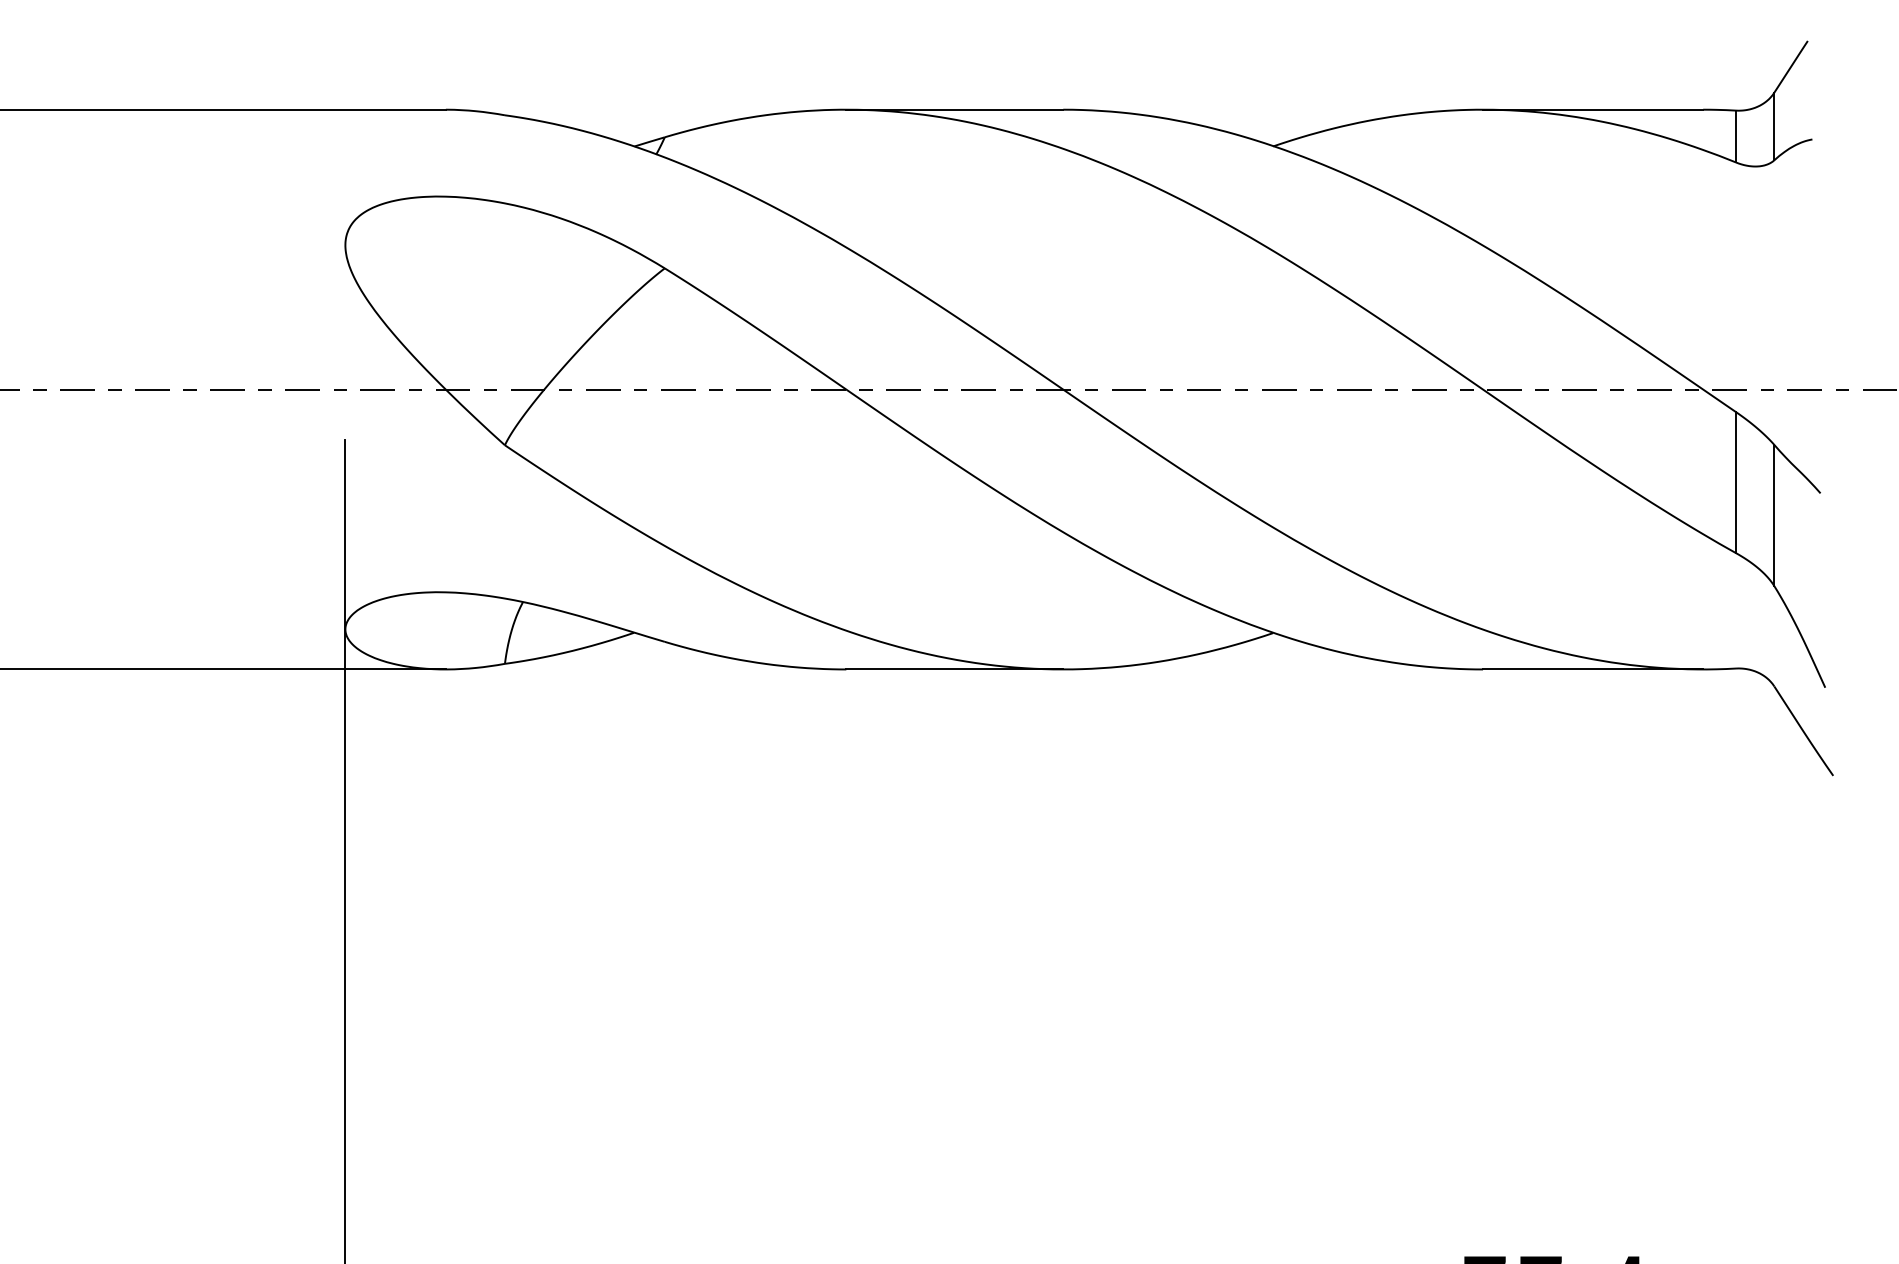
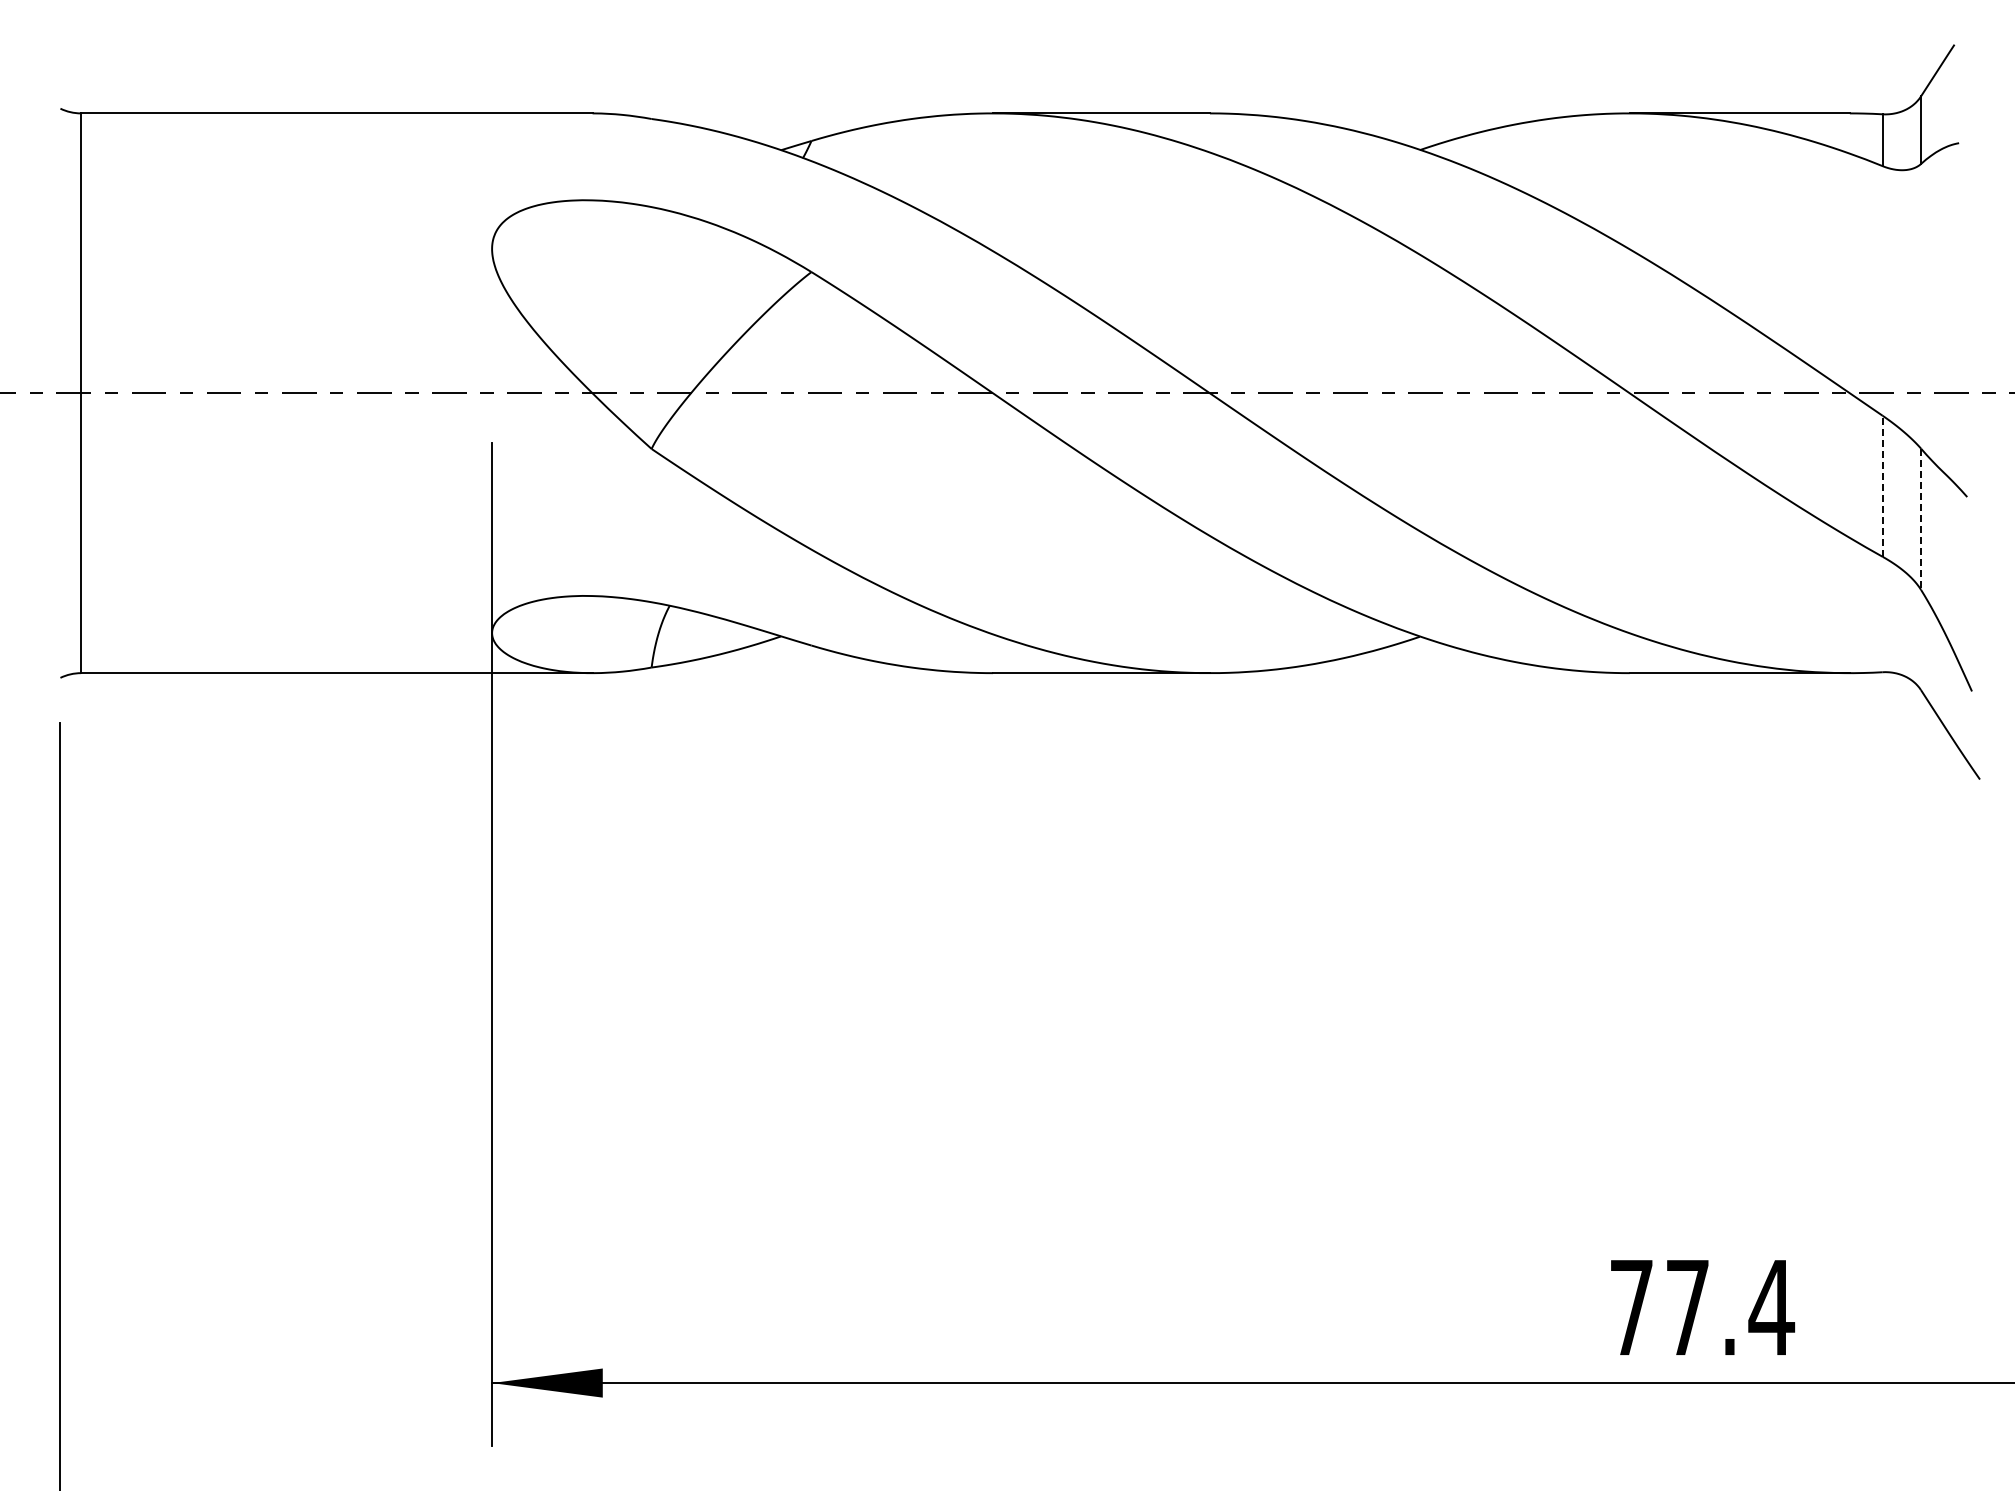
line: (1735, 482) -> (1882, 486), solid -> dashed
line: (1774, 515) -> (1921, 519), solid -> dashed

